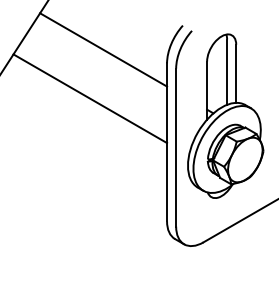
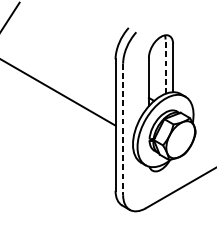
line: (103, 49) -> (62, 47), removed
line: (227, 72) -> (165, 66), solid -> dashed
line: (176, 147) -> (123, 129), solid -> dashed

